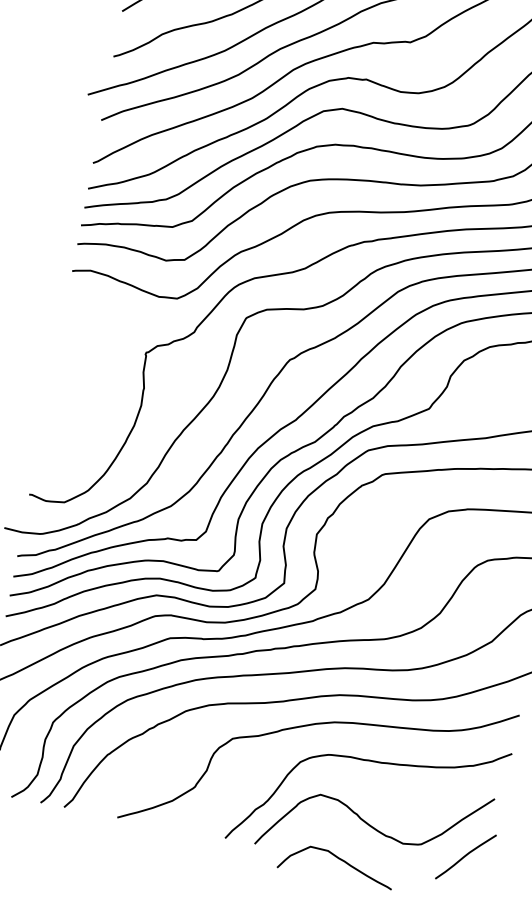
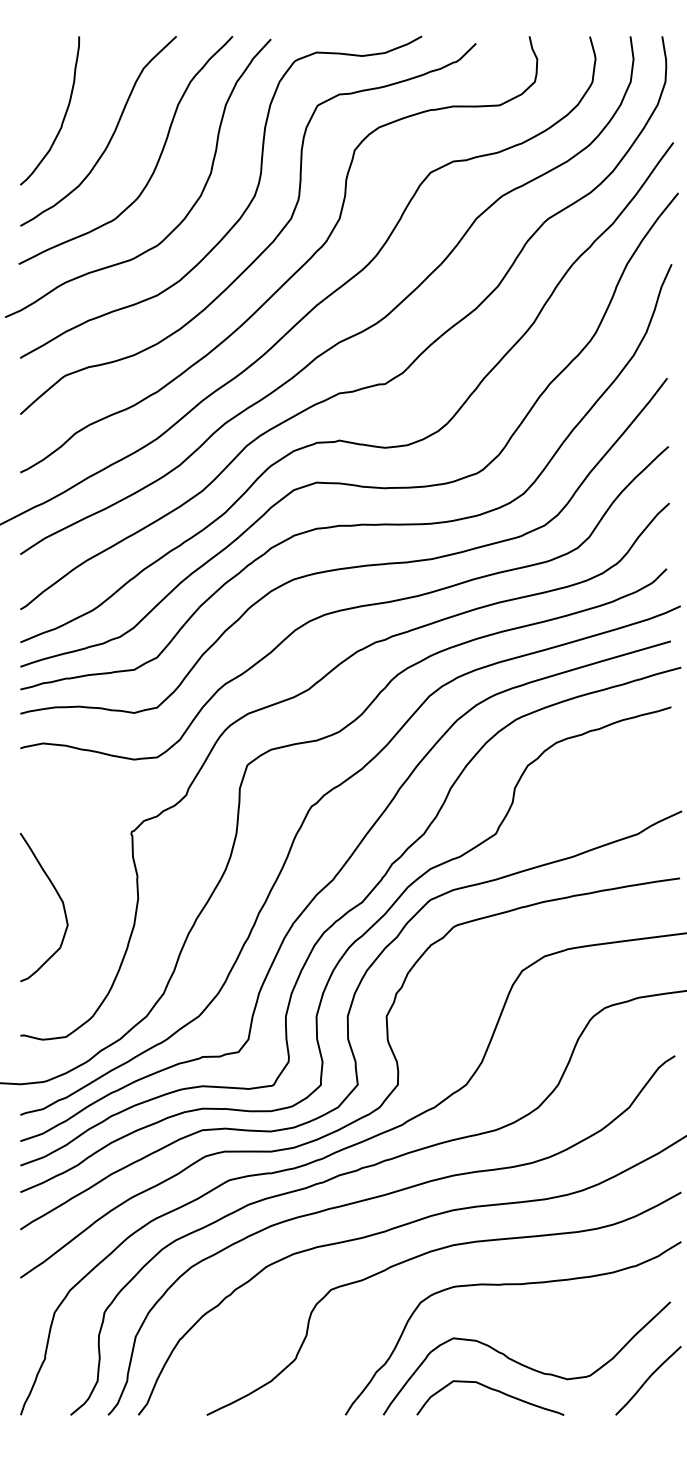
curve: (80, 393) -> (59, 898), added
curve: (339, 859) -> (492, 1390), moved

